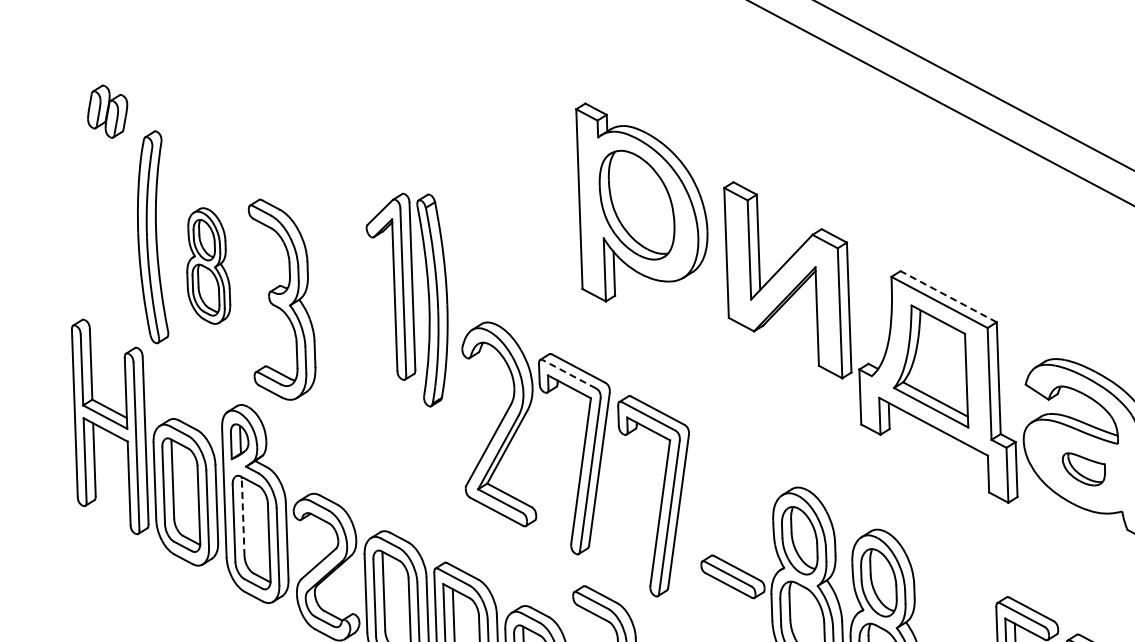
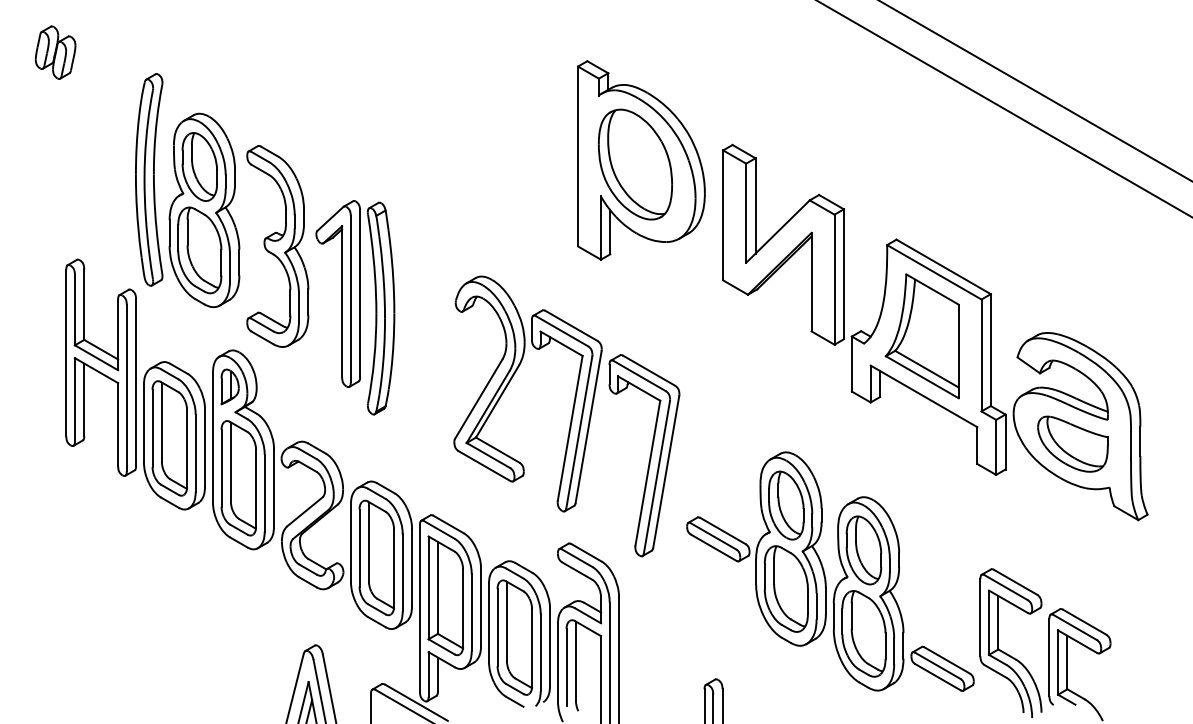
part: (107, 111) -> (55, 52), moved
part: (207, 266) -> (204, 210), size x1.67
line: (948, 296) -> (943, 266), dashed -> solid
part: (408, 300) -> (355, 307), moved
line: (570, 374) -> (562, 331), dashed -> solid
part: (1083, 468) -> (1072, 443), size x1.67
line: (242, 517) -> (230, 462), dashed -> solid

